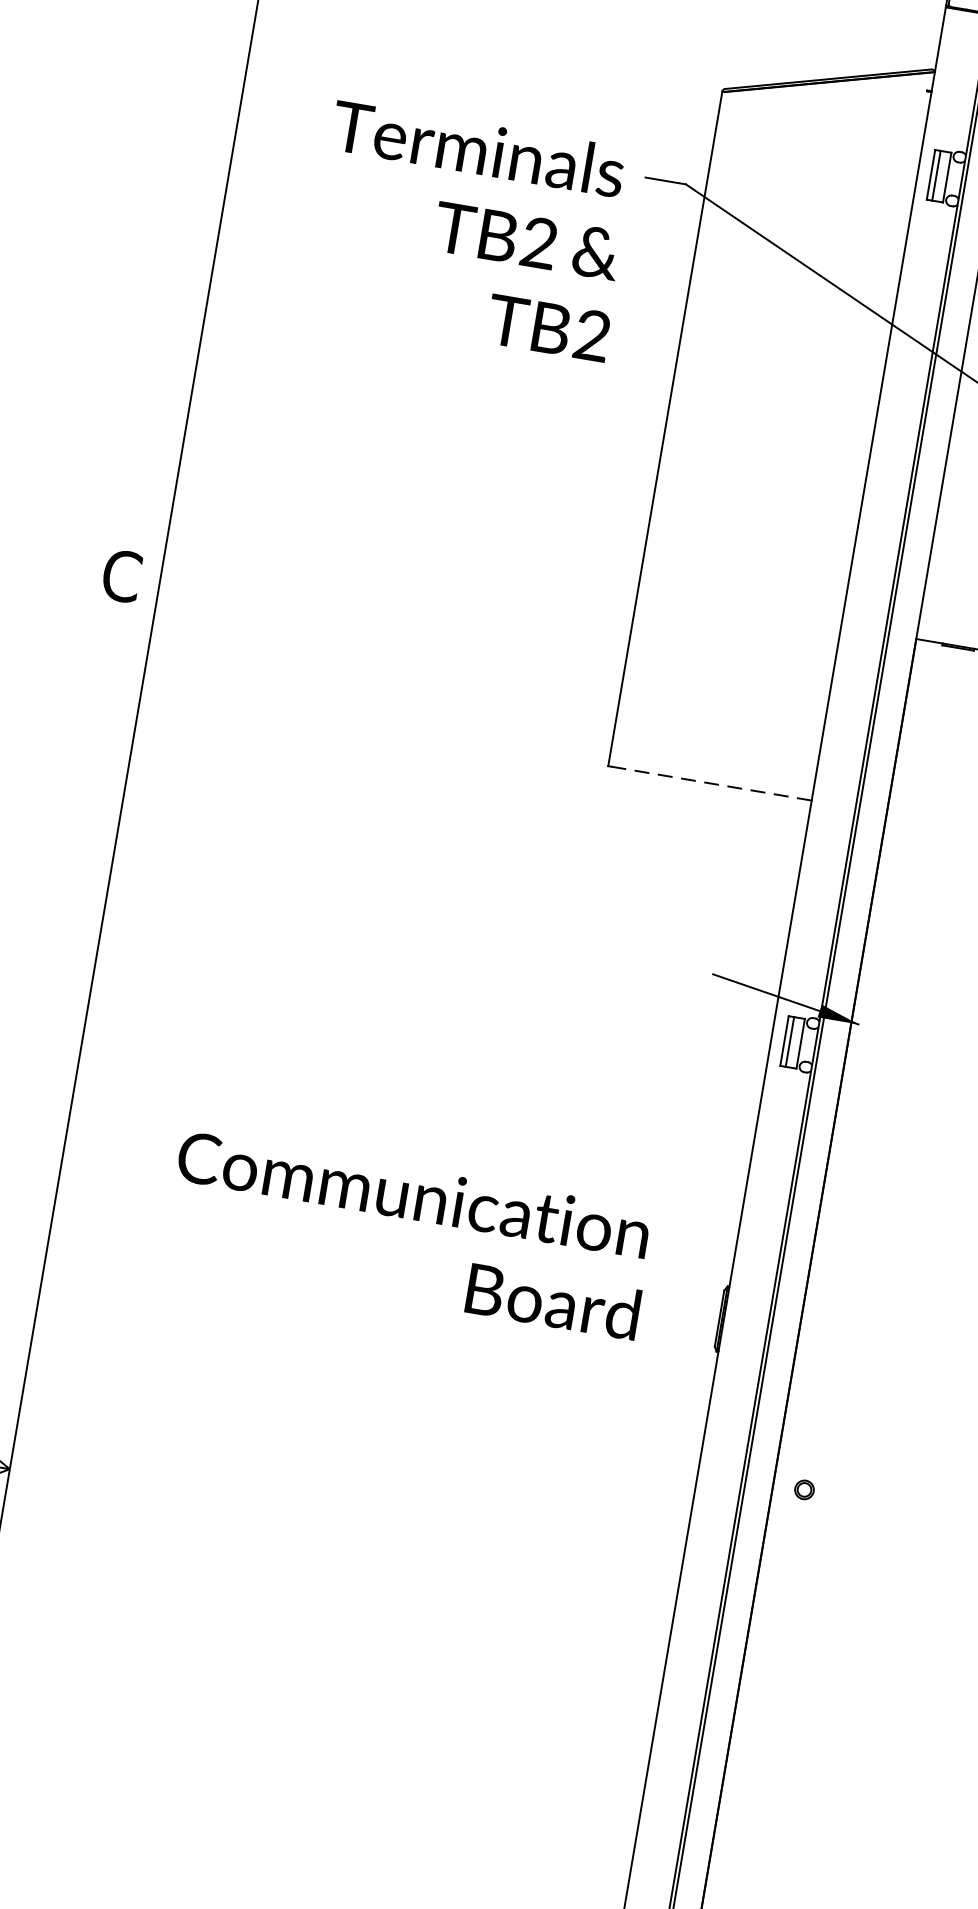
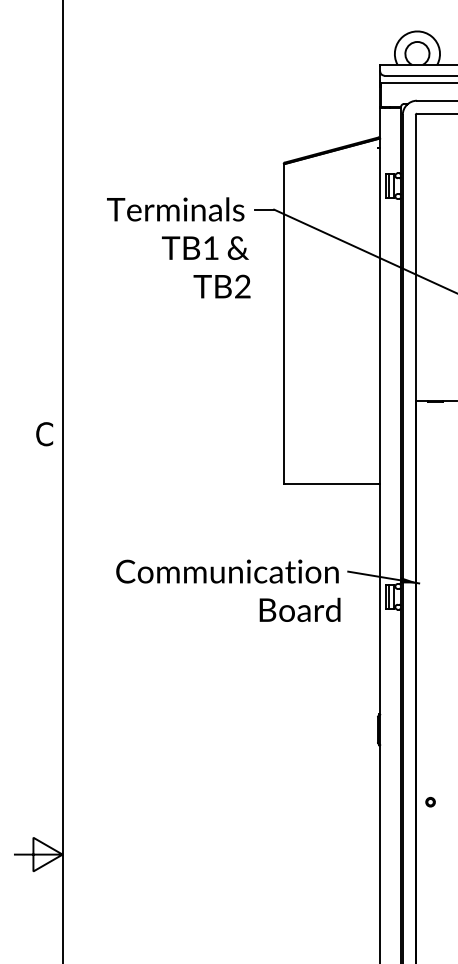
text: (538, 241) -> (210, 247), TB2 -> TB1
line: (709, 782) -> (331, 483), dashed -> solid
text: (409, 1234) -> (228, 590), moved

